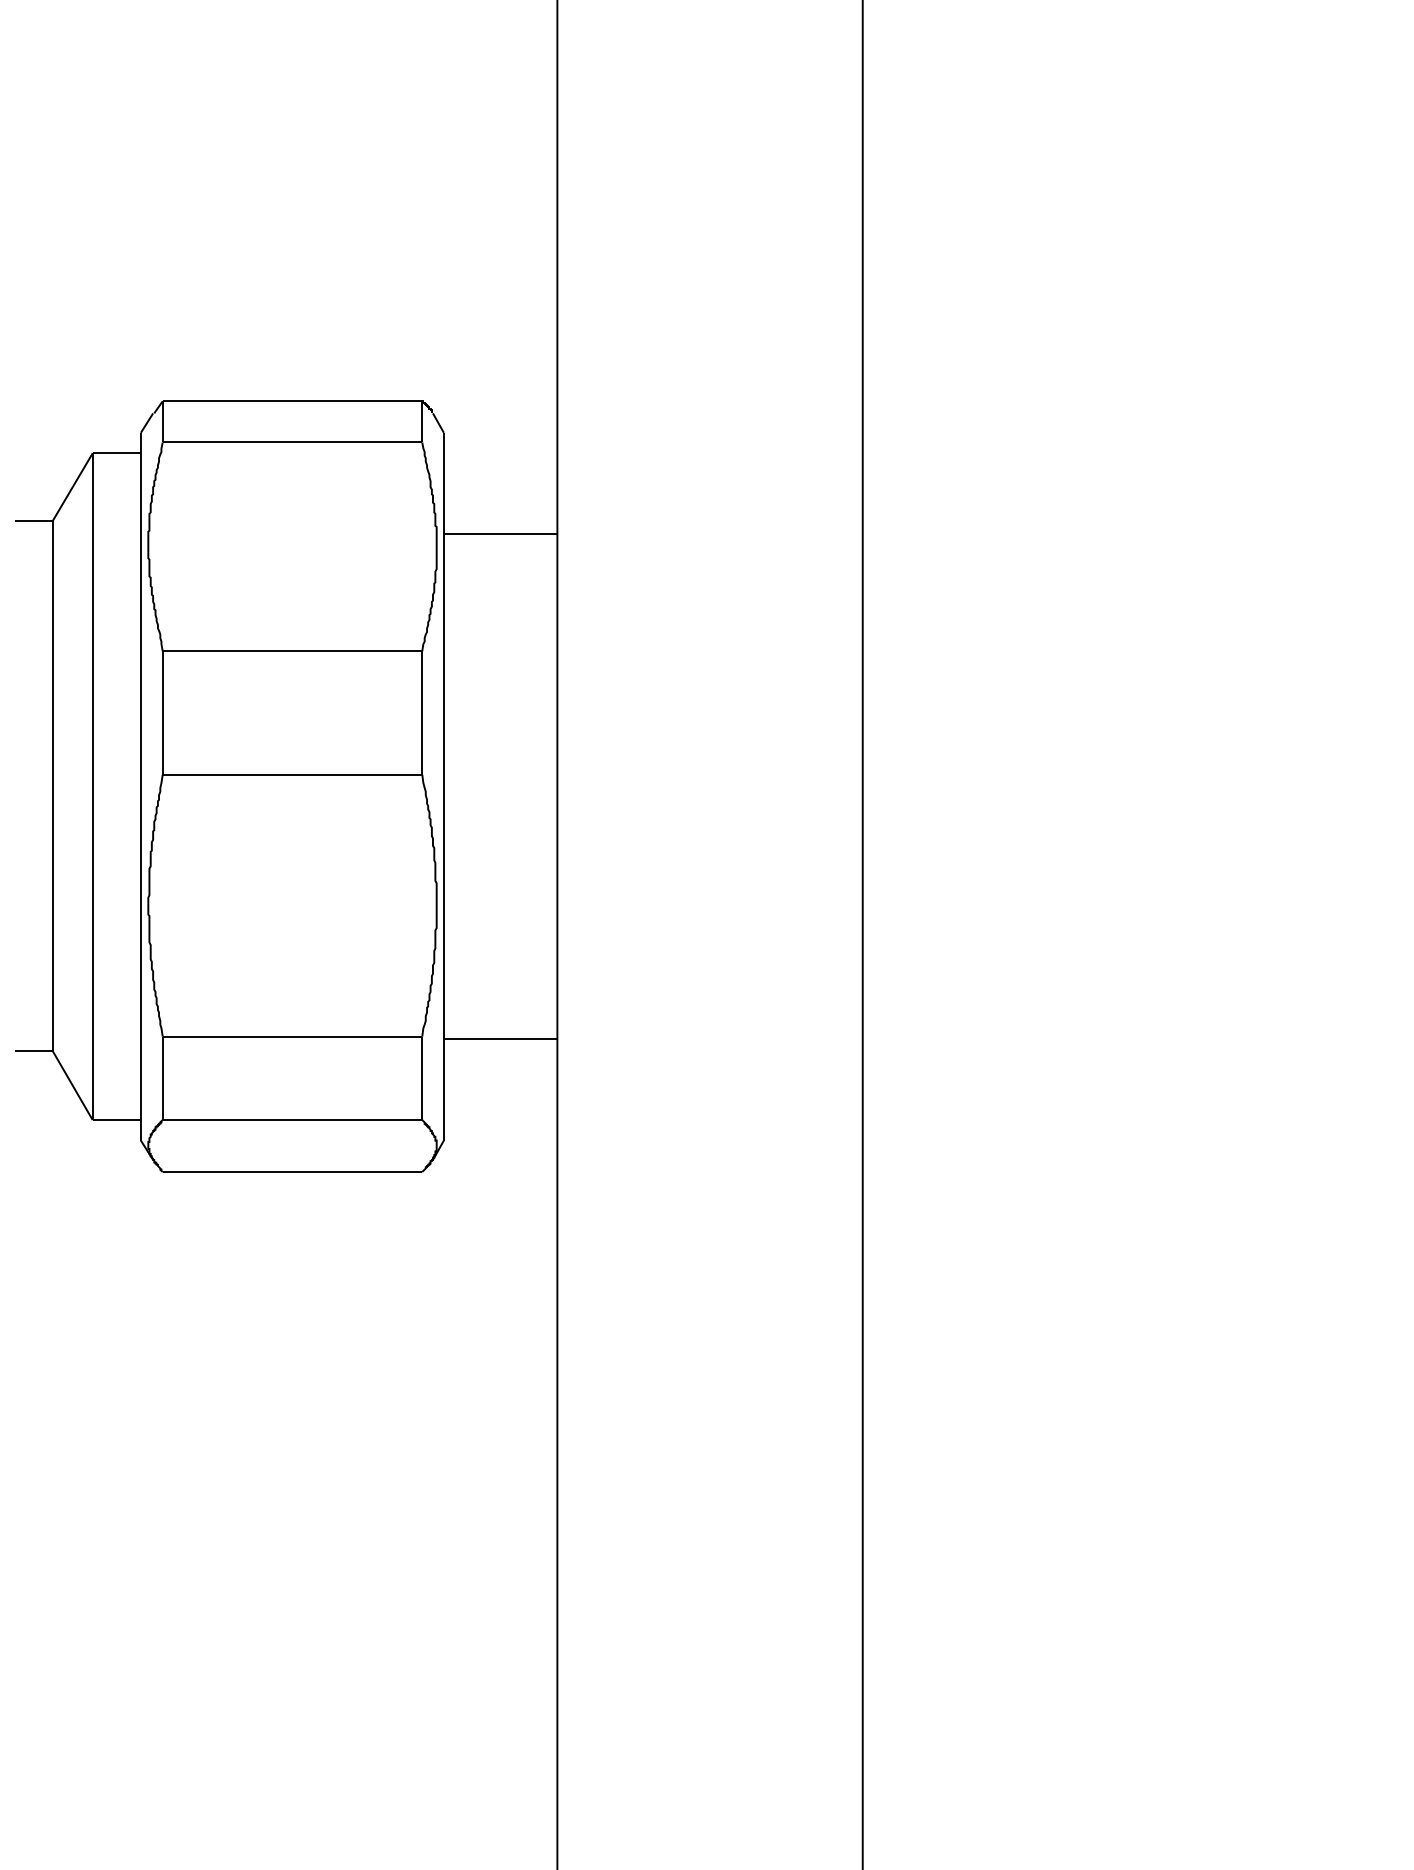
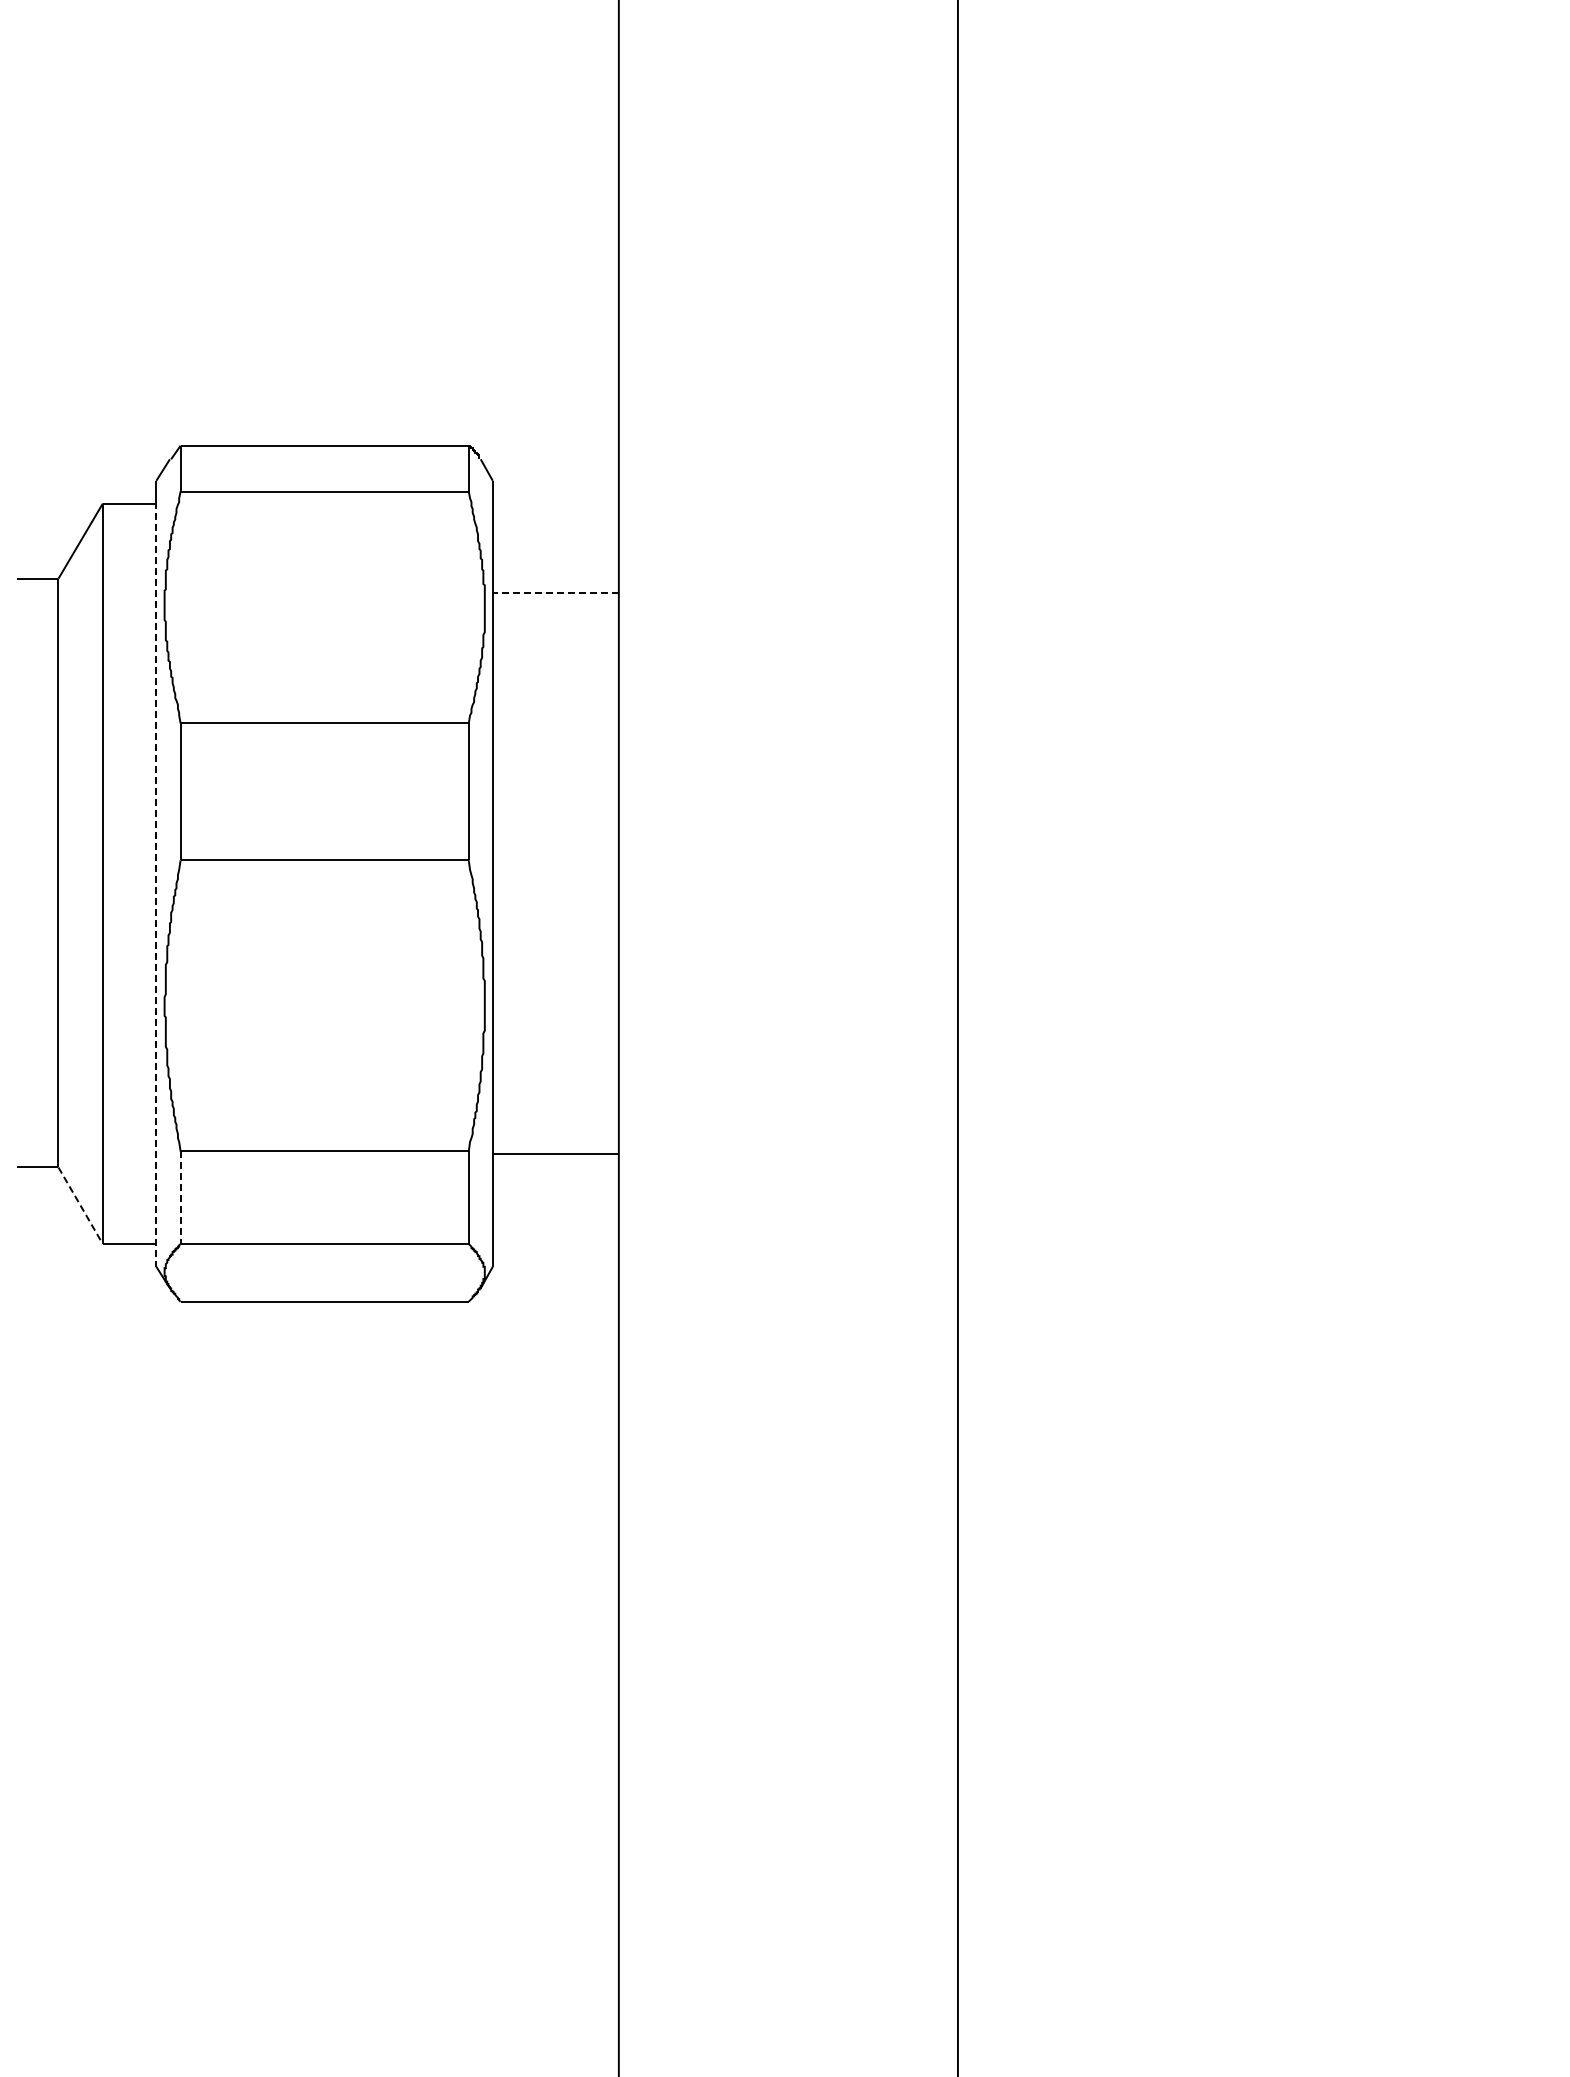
line: (500, 534) -> (555, 593), solid -> dashed
line: (141, 796) -> (156, 884), solid -> dashed
line: (162, 1079) -> (180, 1198), solid -> dashed
line: (72, 1086) -> (80, 1206), solid -> dashed

